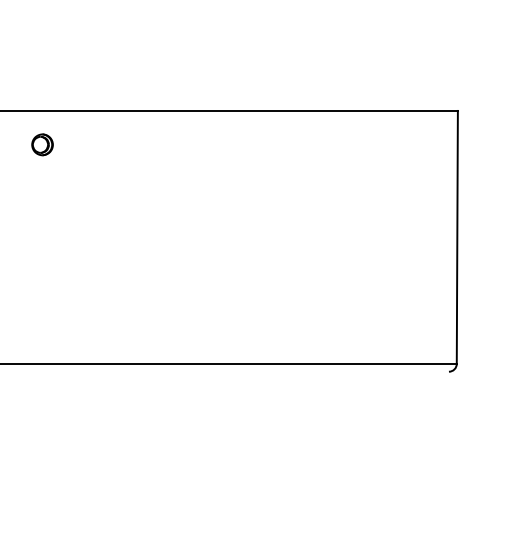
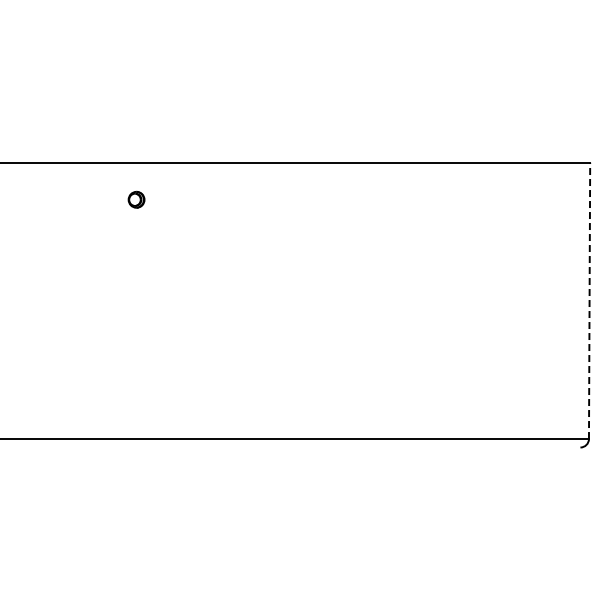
part: (42, 144) -> (136, 199), size x0.7
line: (457, 237) -> (589, 300), solid -> dashed

